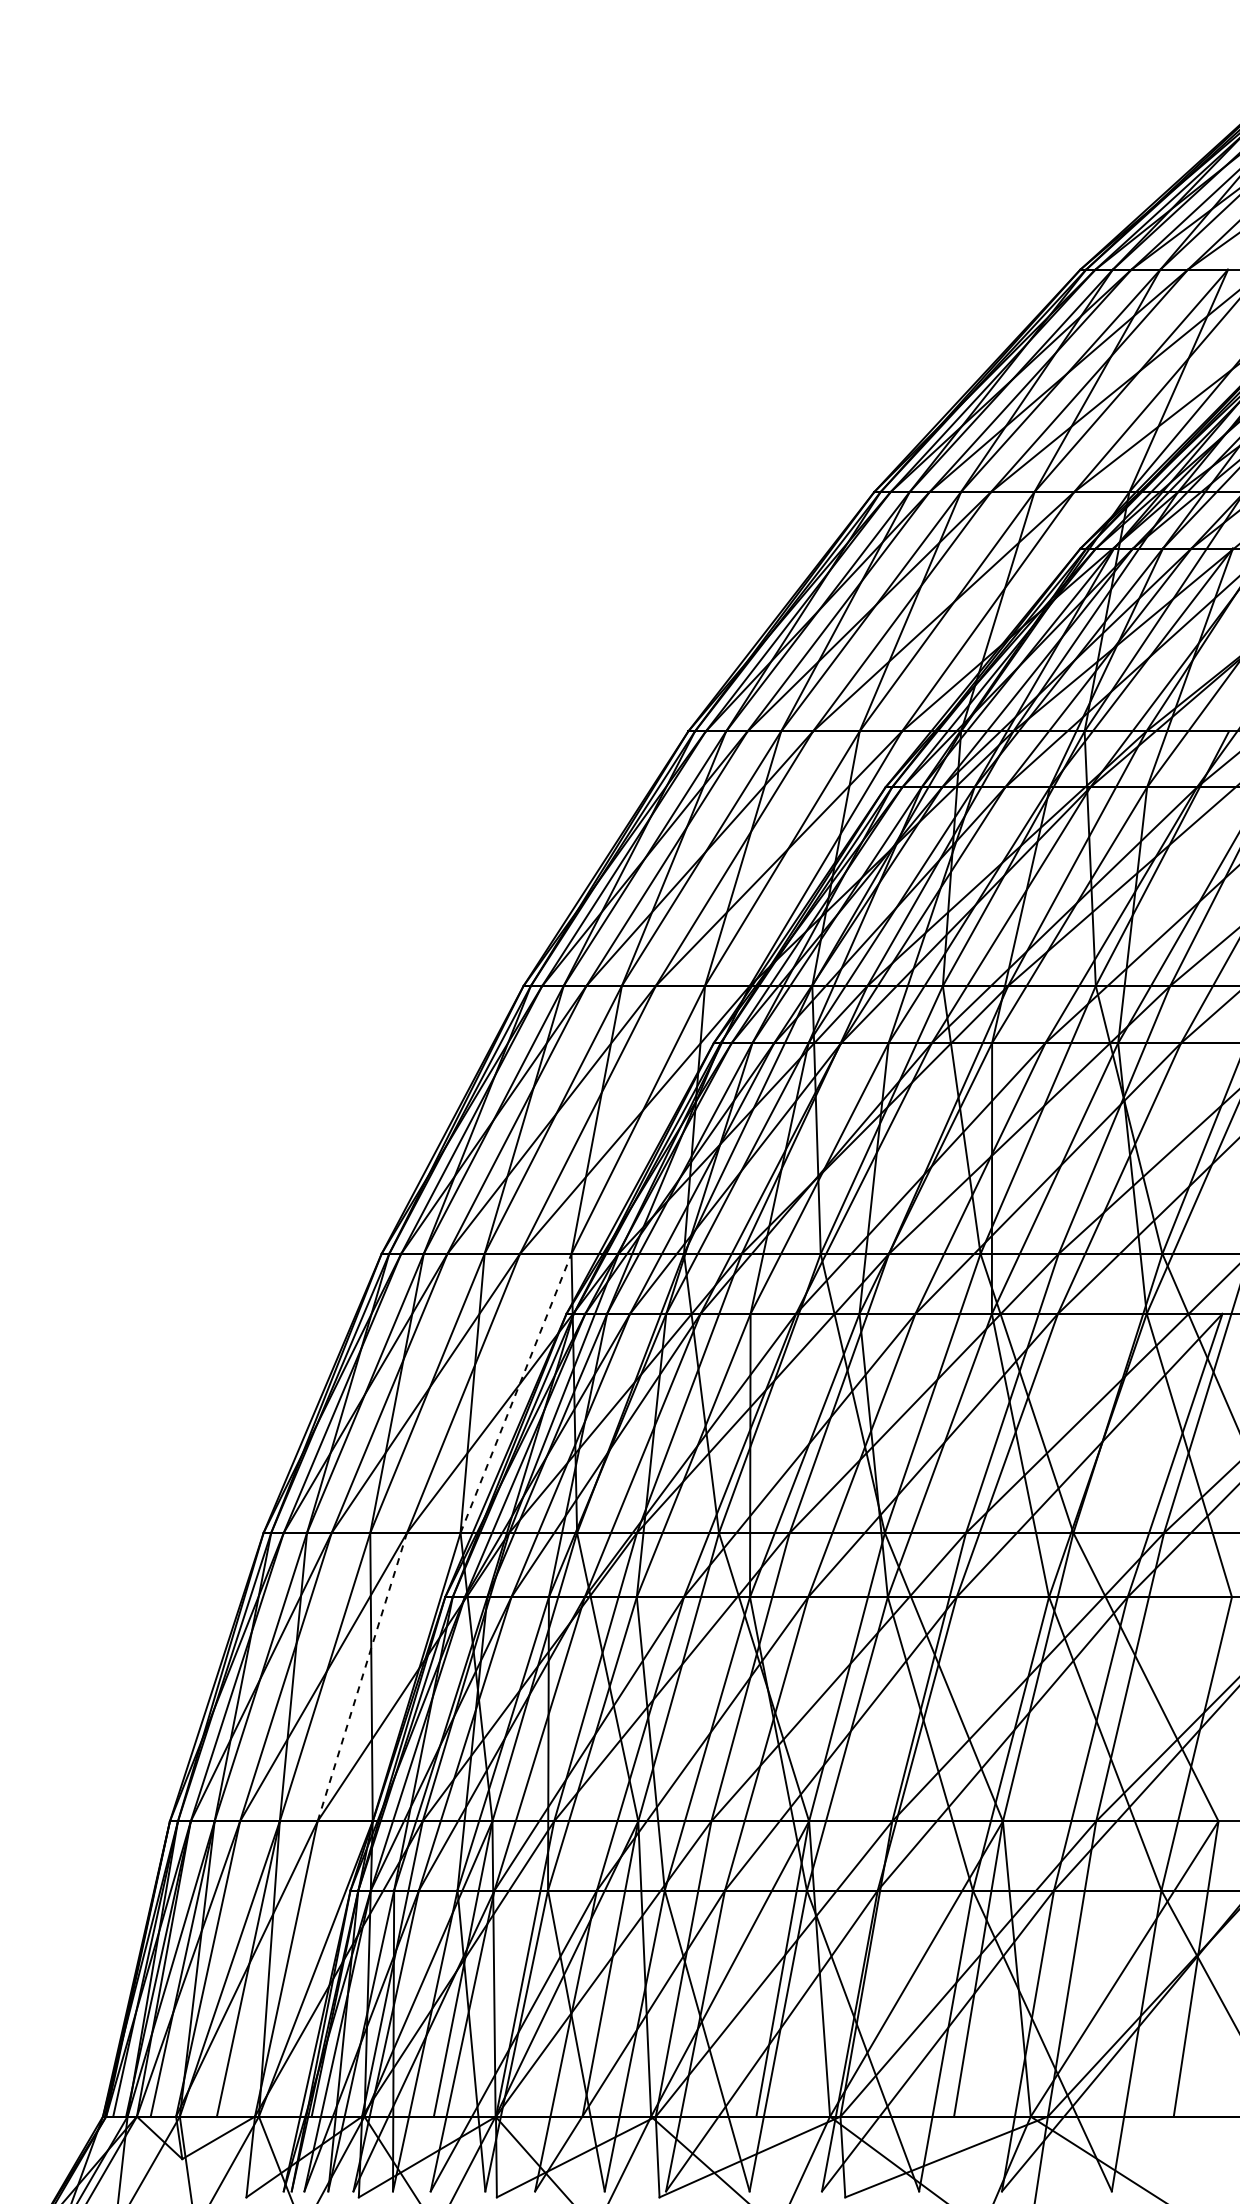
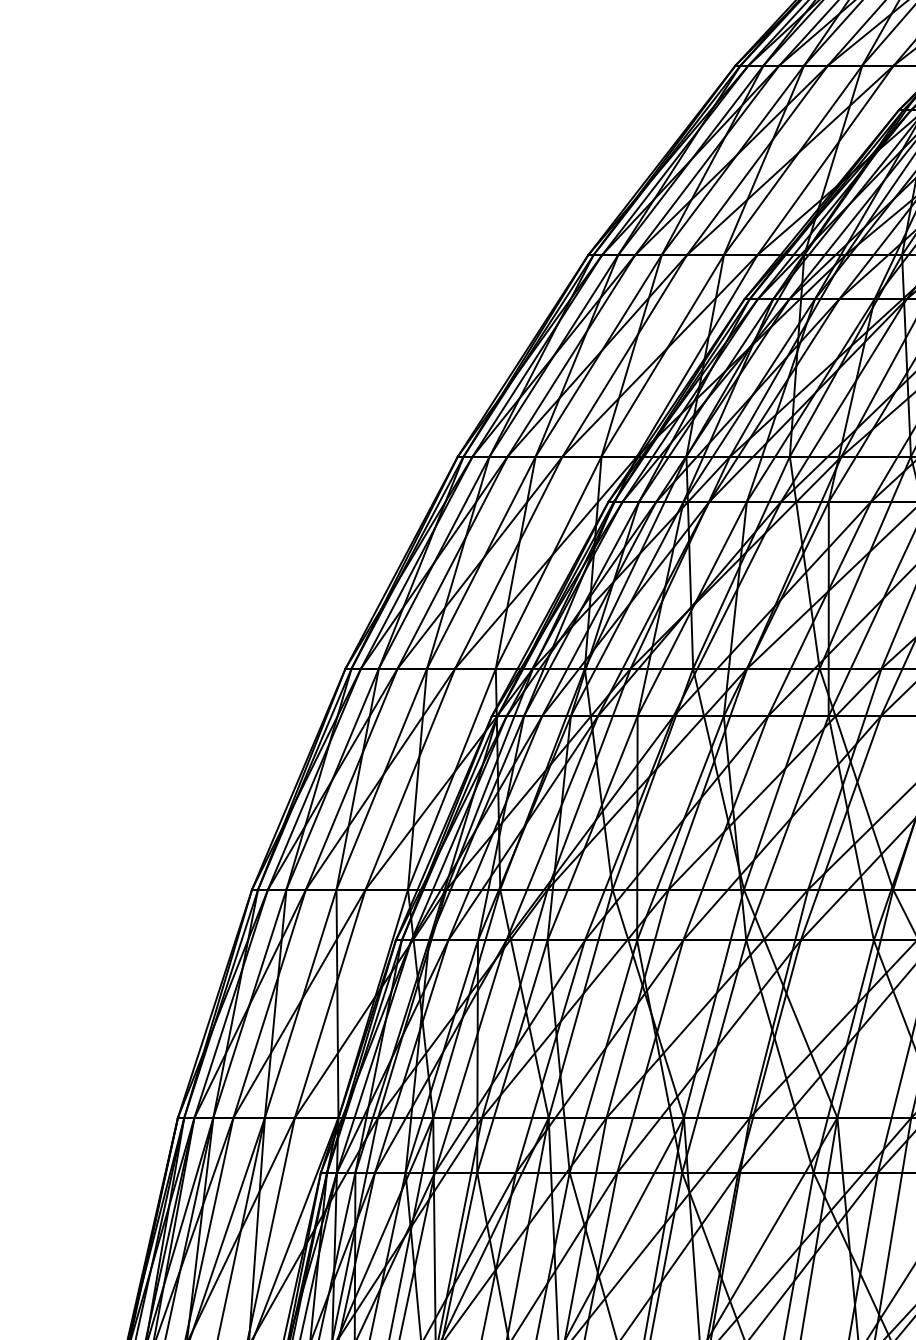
line: (516, 1392) -> (452, 778), dashed -> solid
line: (362, 1677) -> (330, 1004), dashed -> solid

